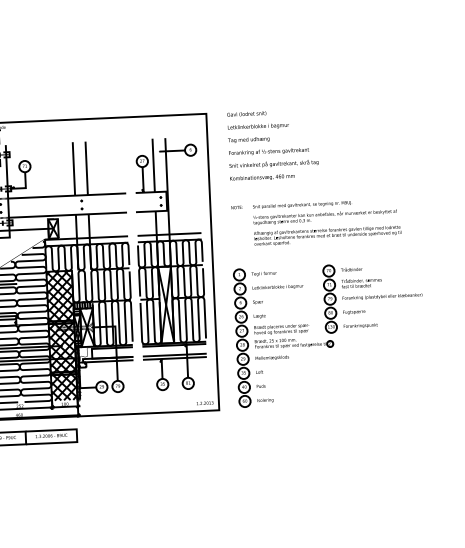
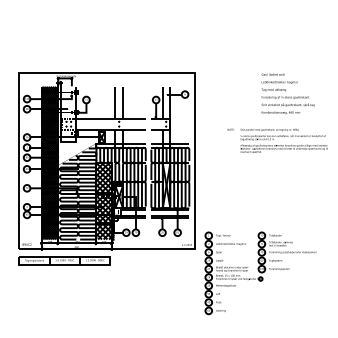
text: (272, 144) -> (287, 93), moved
text: (315, 222) -> (277, 140), moved
part: (329, 334) -> (260, 273), moved

